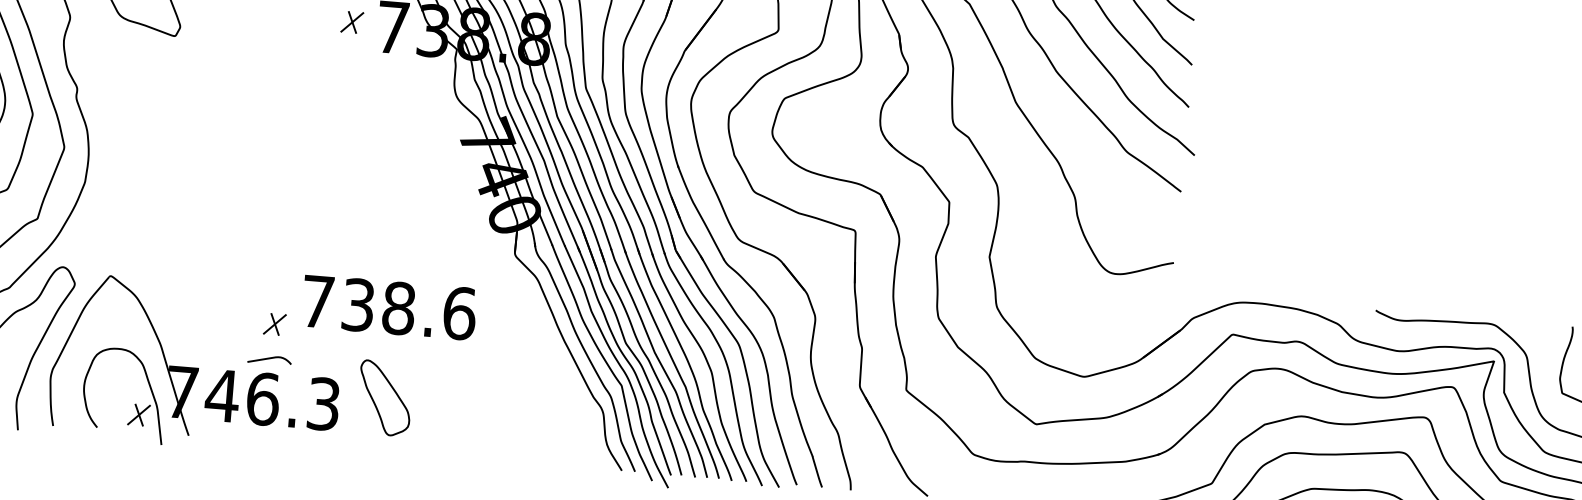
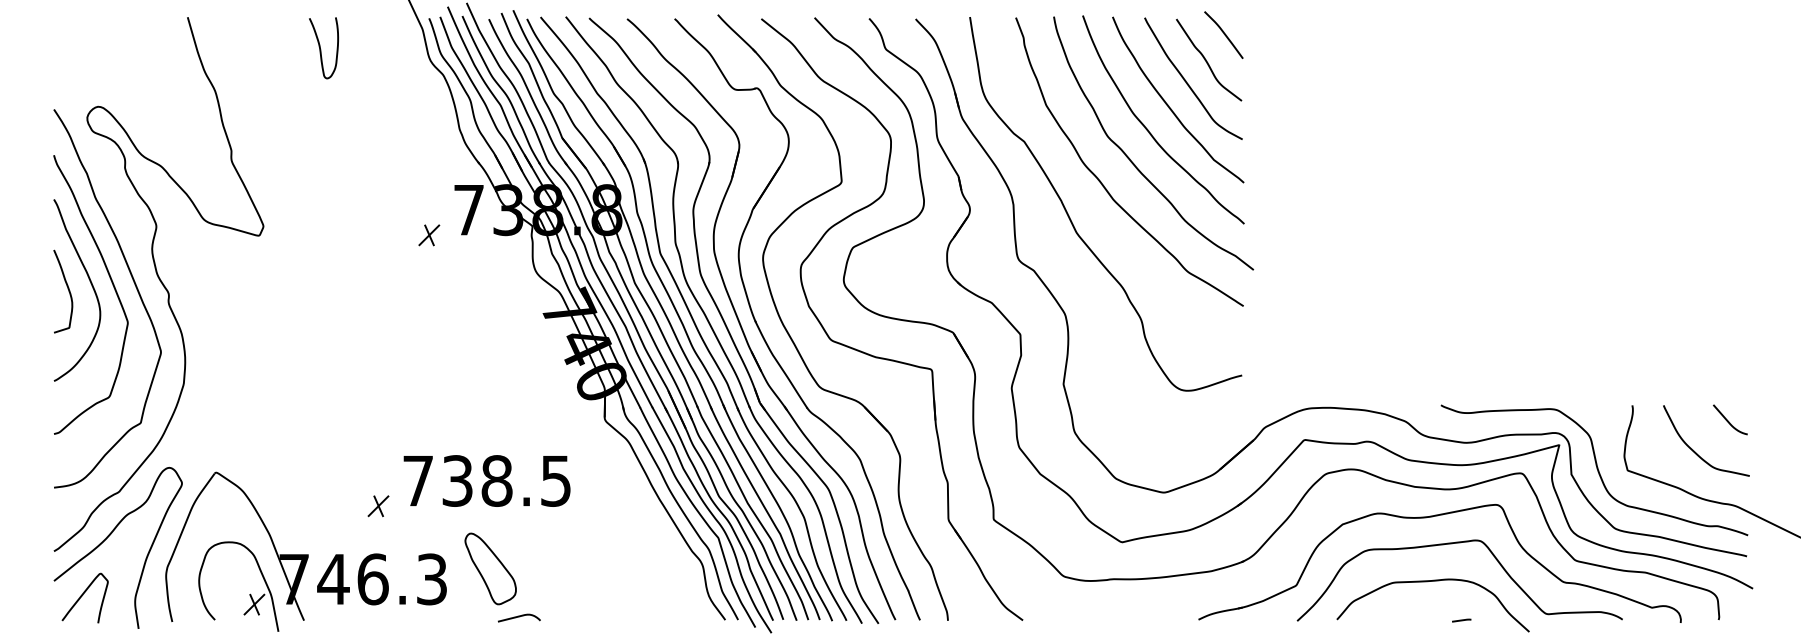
part: (352, 22) -> (429, 235), moved
text: (460, 312) -> (556, 480), 738.6 -> 738.5
curve: (269, 359) -> (519, 617), moved

